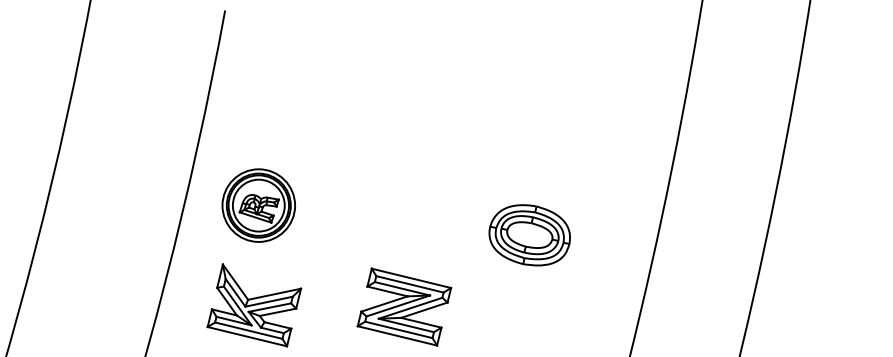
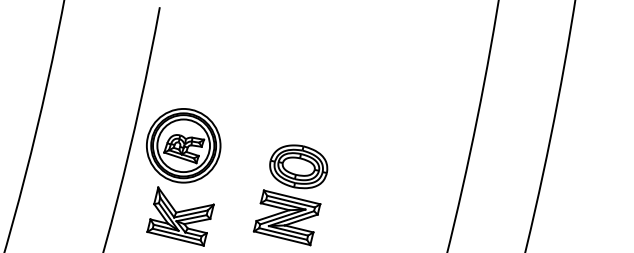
part: (258, 205) -> (183, 145), size x1.43
part: (529, 235) -> (298, 166), moved

